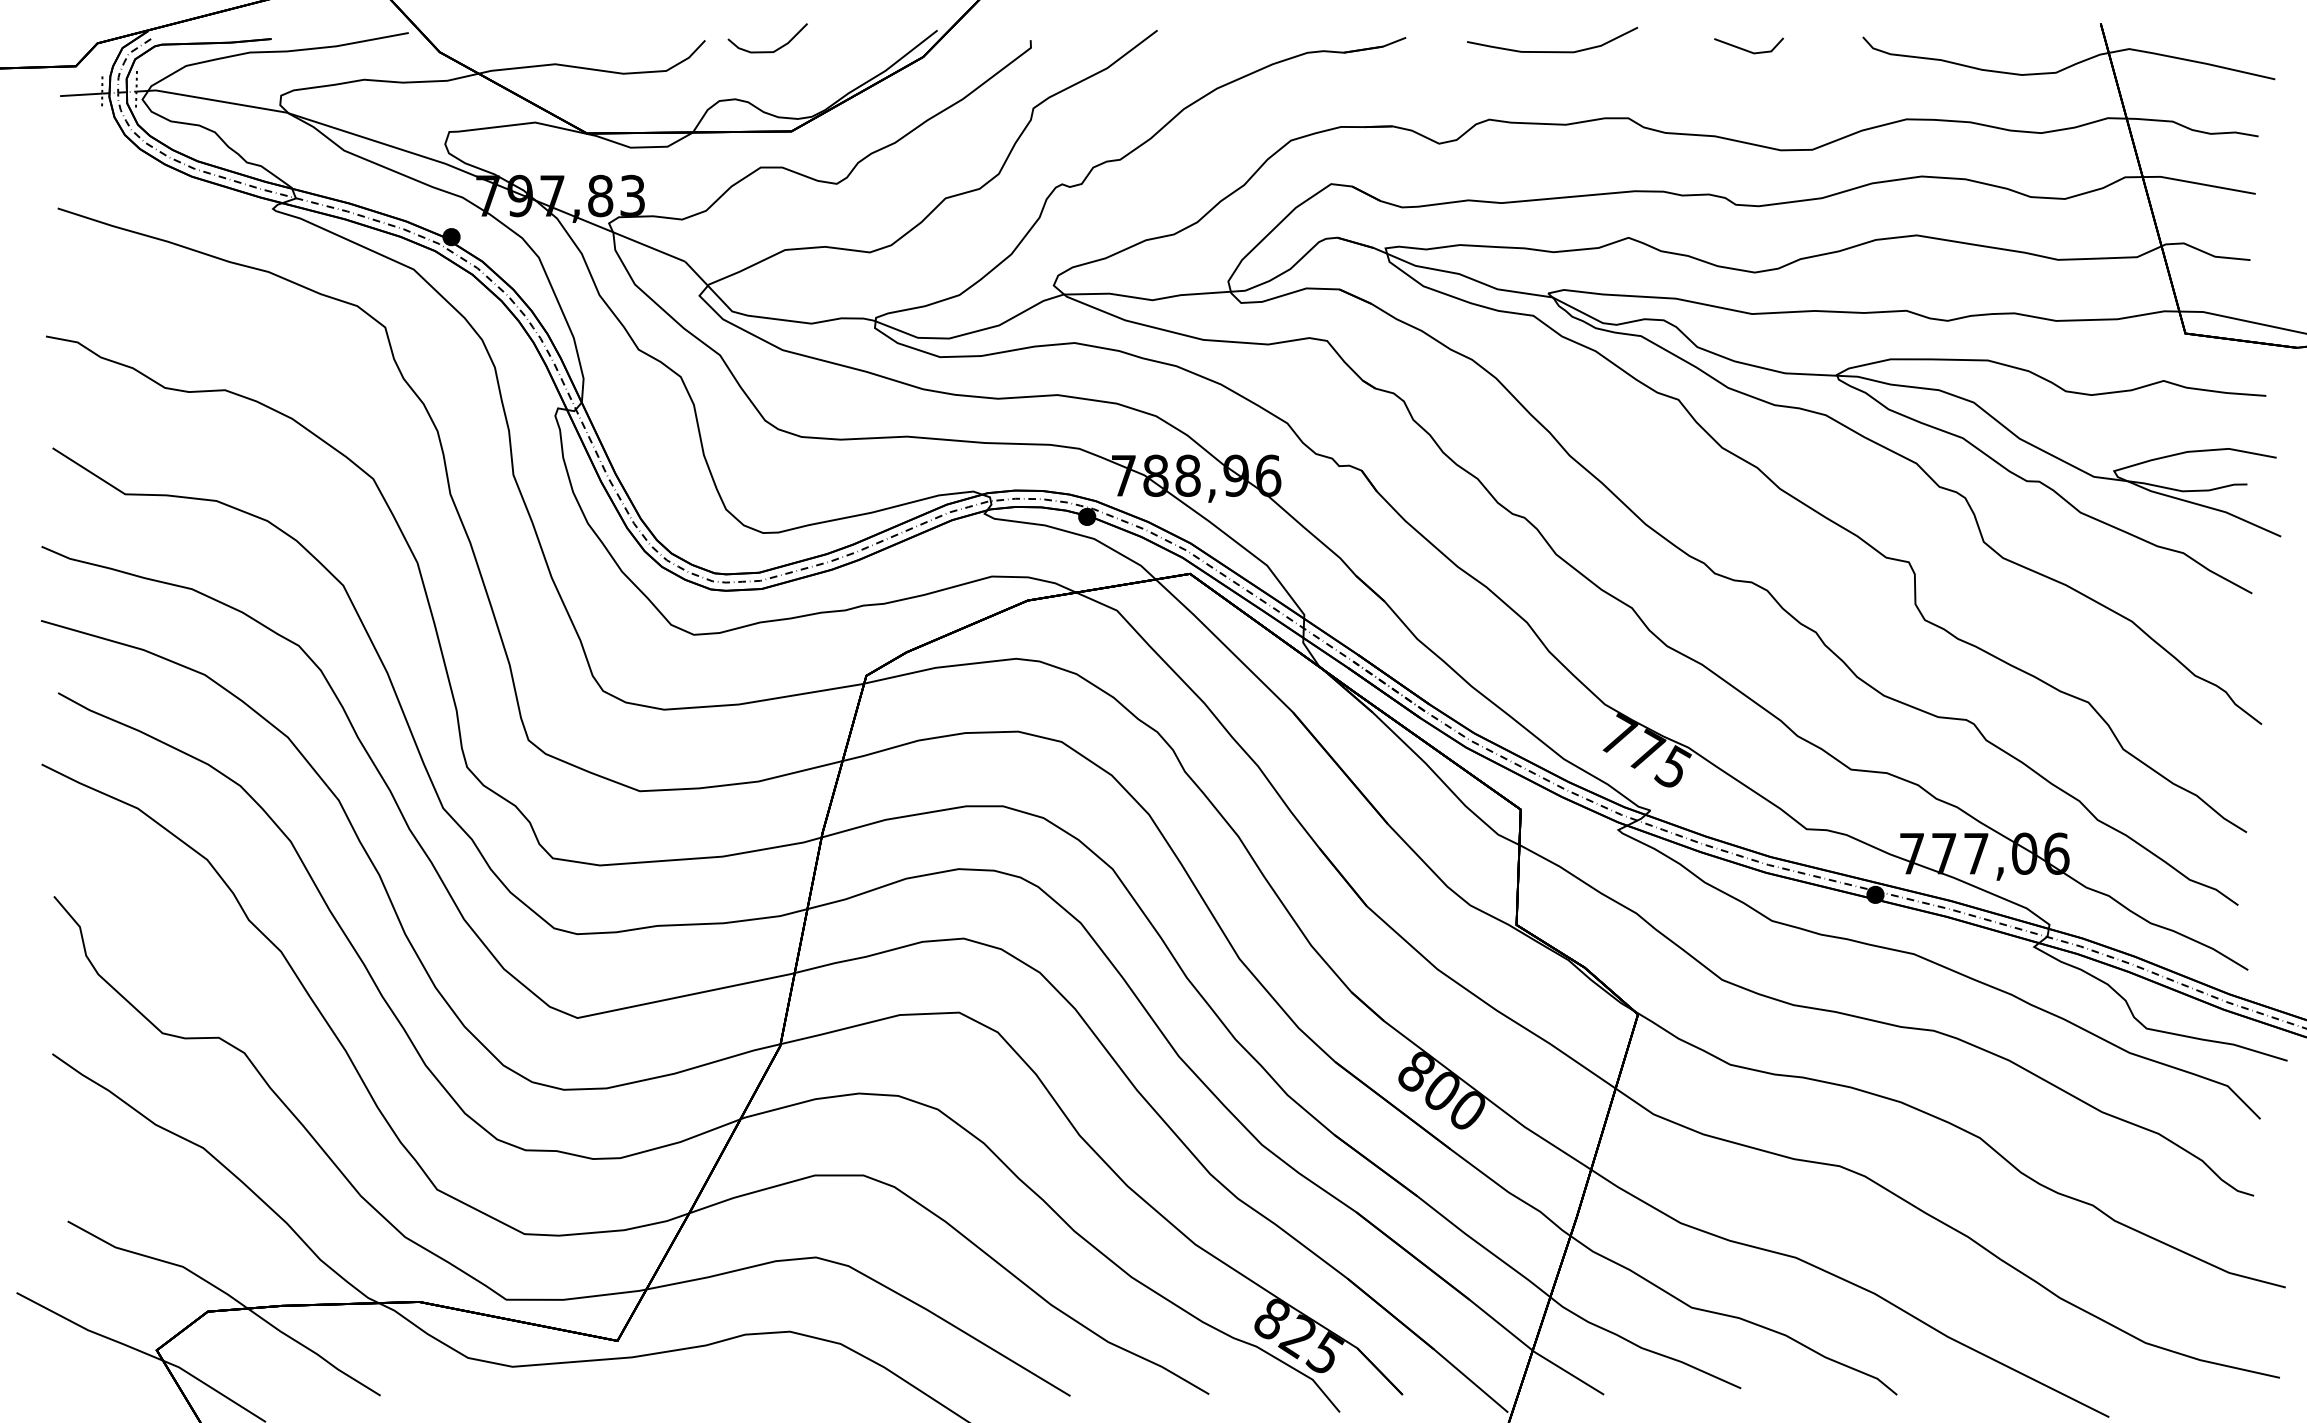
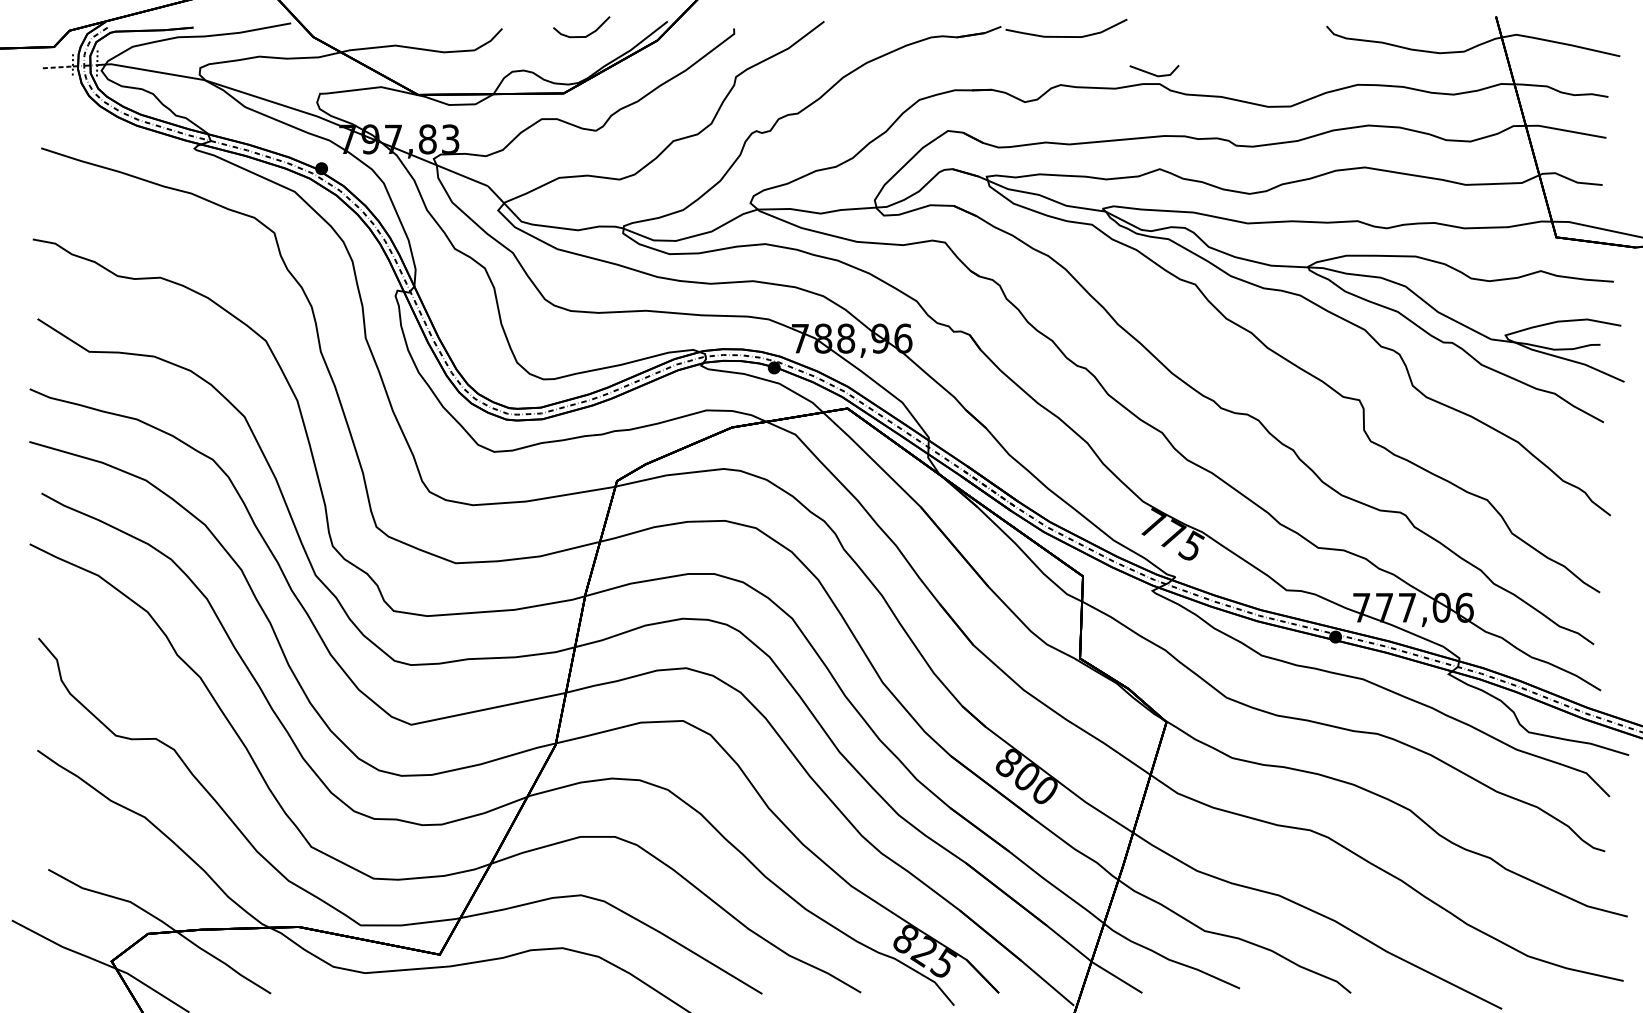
line: (1746, 49) -> (1152, 73), moved
curve: (767, 51) -> (581, 36), moved
curve: (1552, 51) -> (1066, 36), moved
line: (81, 94) -> (58, 67), solid -> dashed

